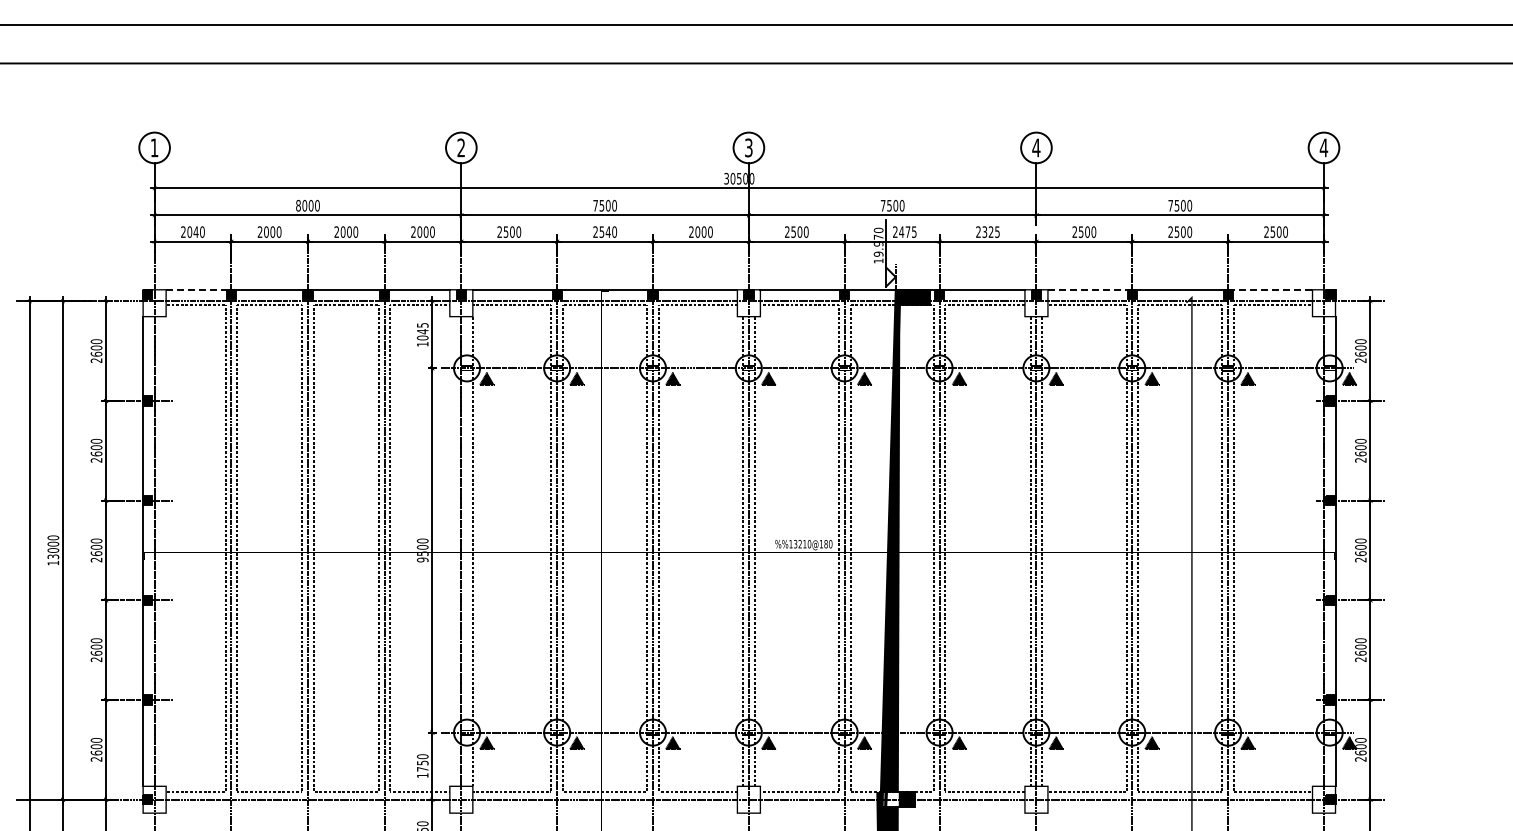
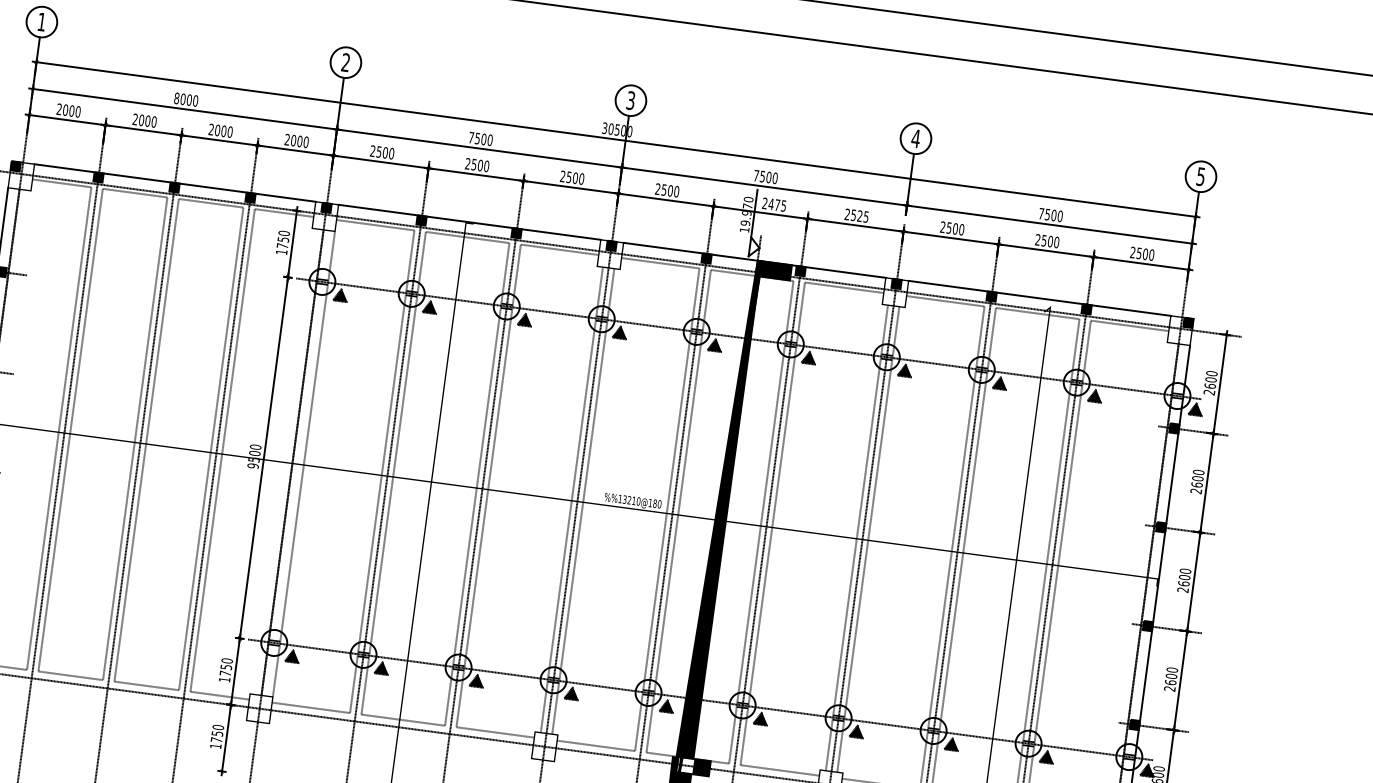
text: (1323, 147) -> (1200, 176), 4 -> 5
text: (195, 231) -> (71, 110), 2040 -> 2000
text: (607, 231) -> (479, 164), 2540 -> 2500
text: (697, 231) -> (568, 176), 2000 -> 2500
text: (984, 231) -> (853, 214), 2325 -> 2525
line: (198, 289) -> (66, 168), dashed -> solid
line: (1090, 289) -> (950, 286), dashed -> solid
line: (1270, 289) -> (1129, 310), dashed -> solid
text: (422, 331) -> (283, 239), 1045 -> 1750

